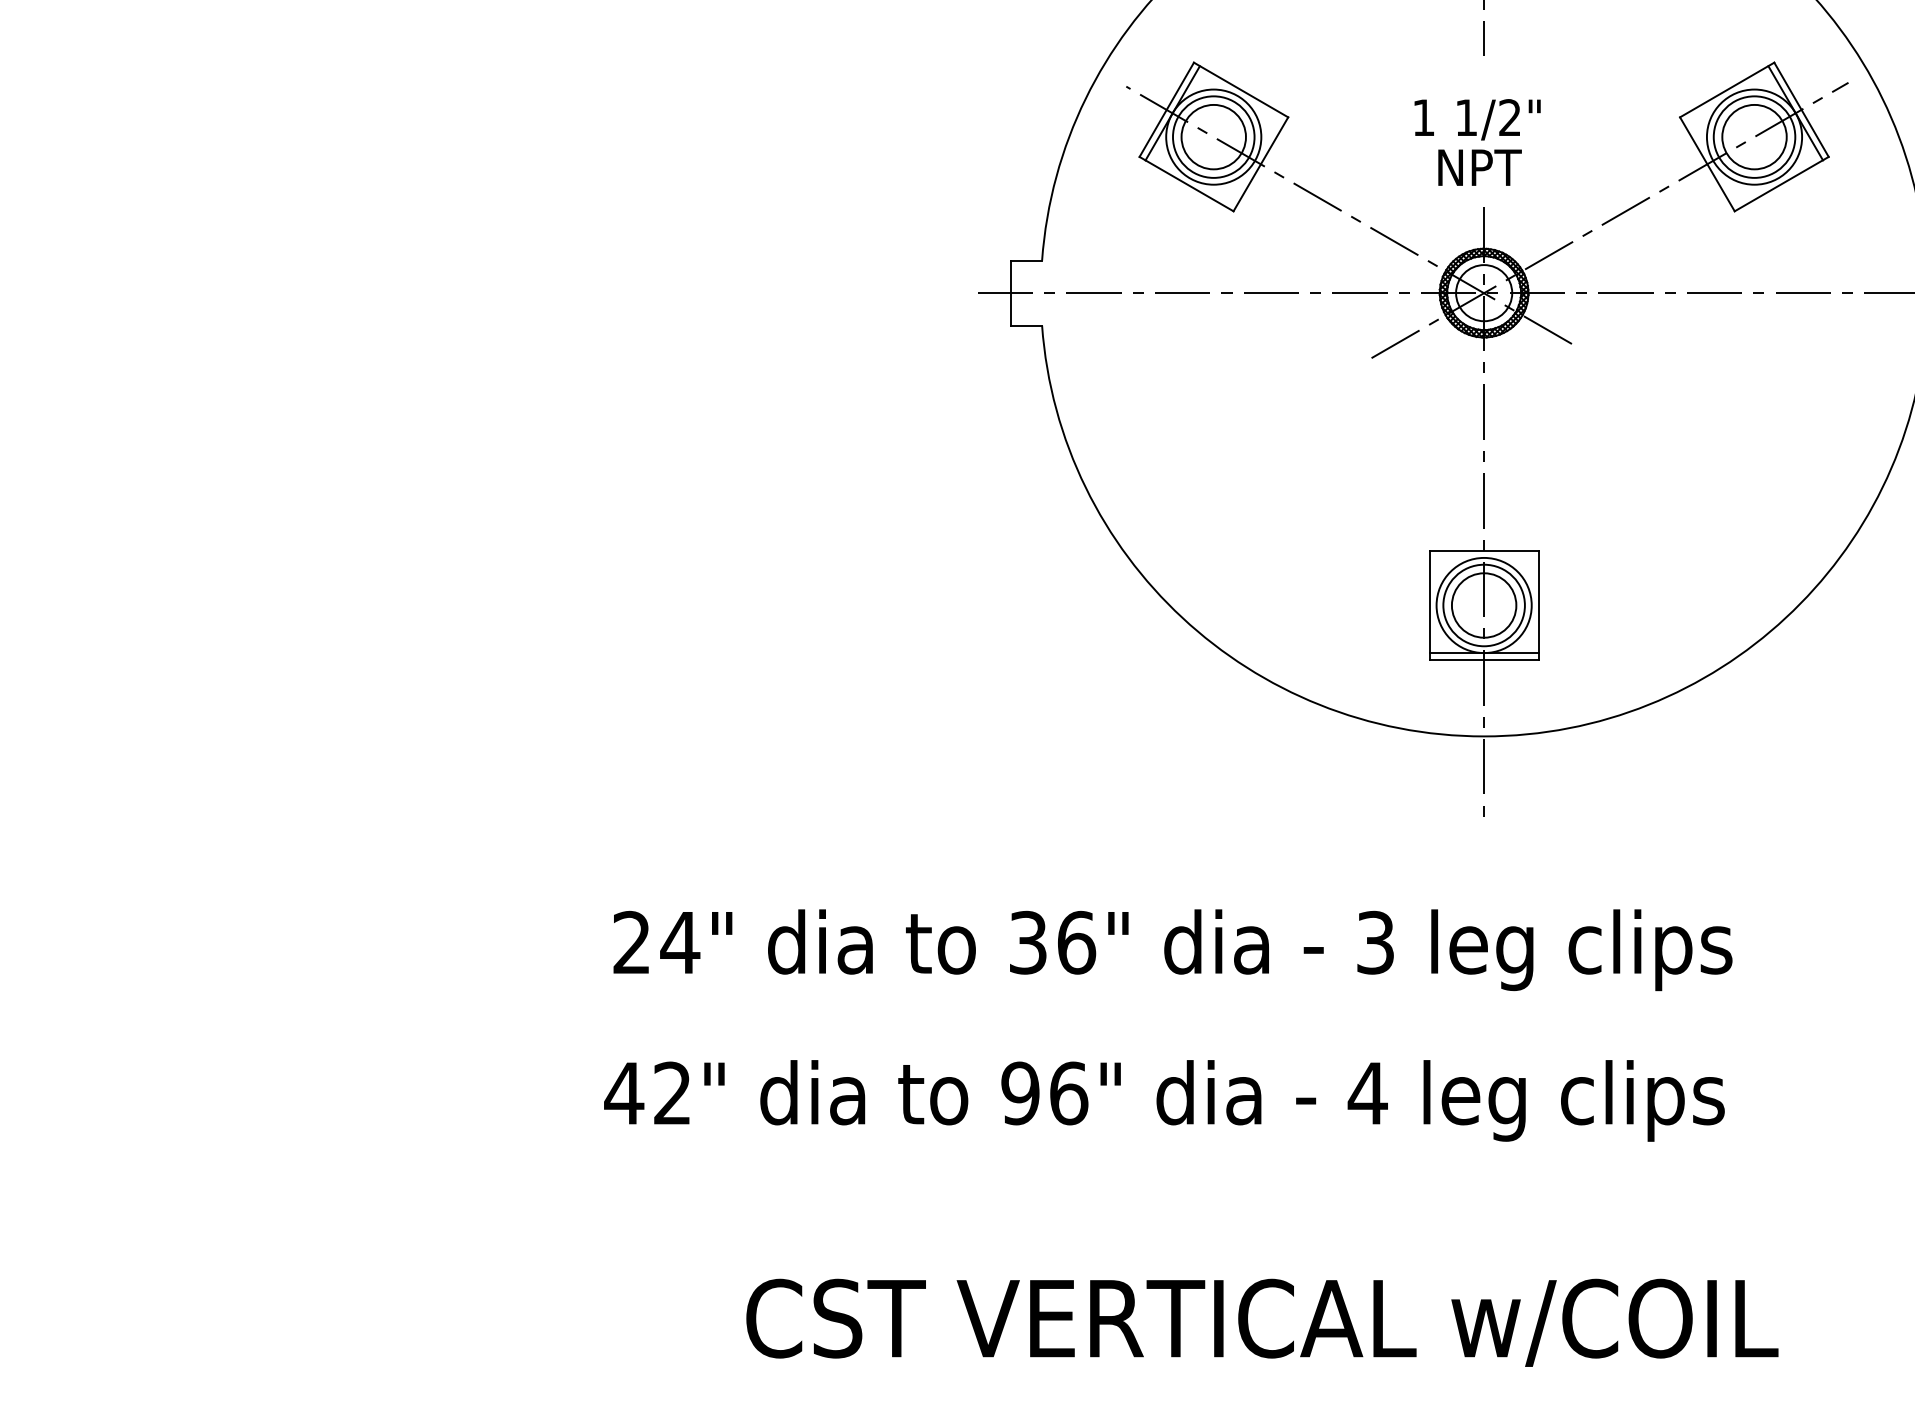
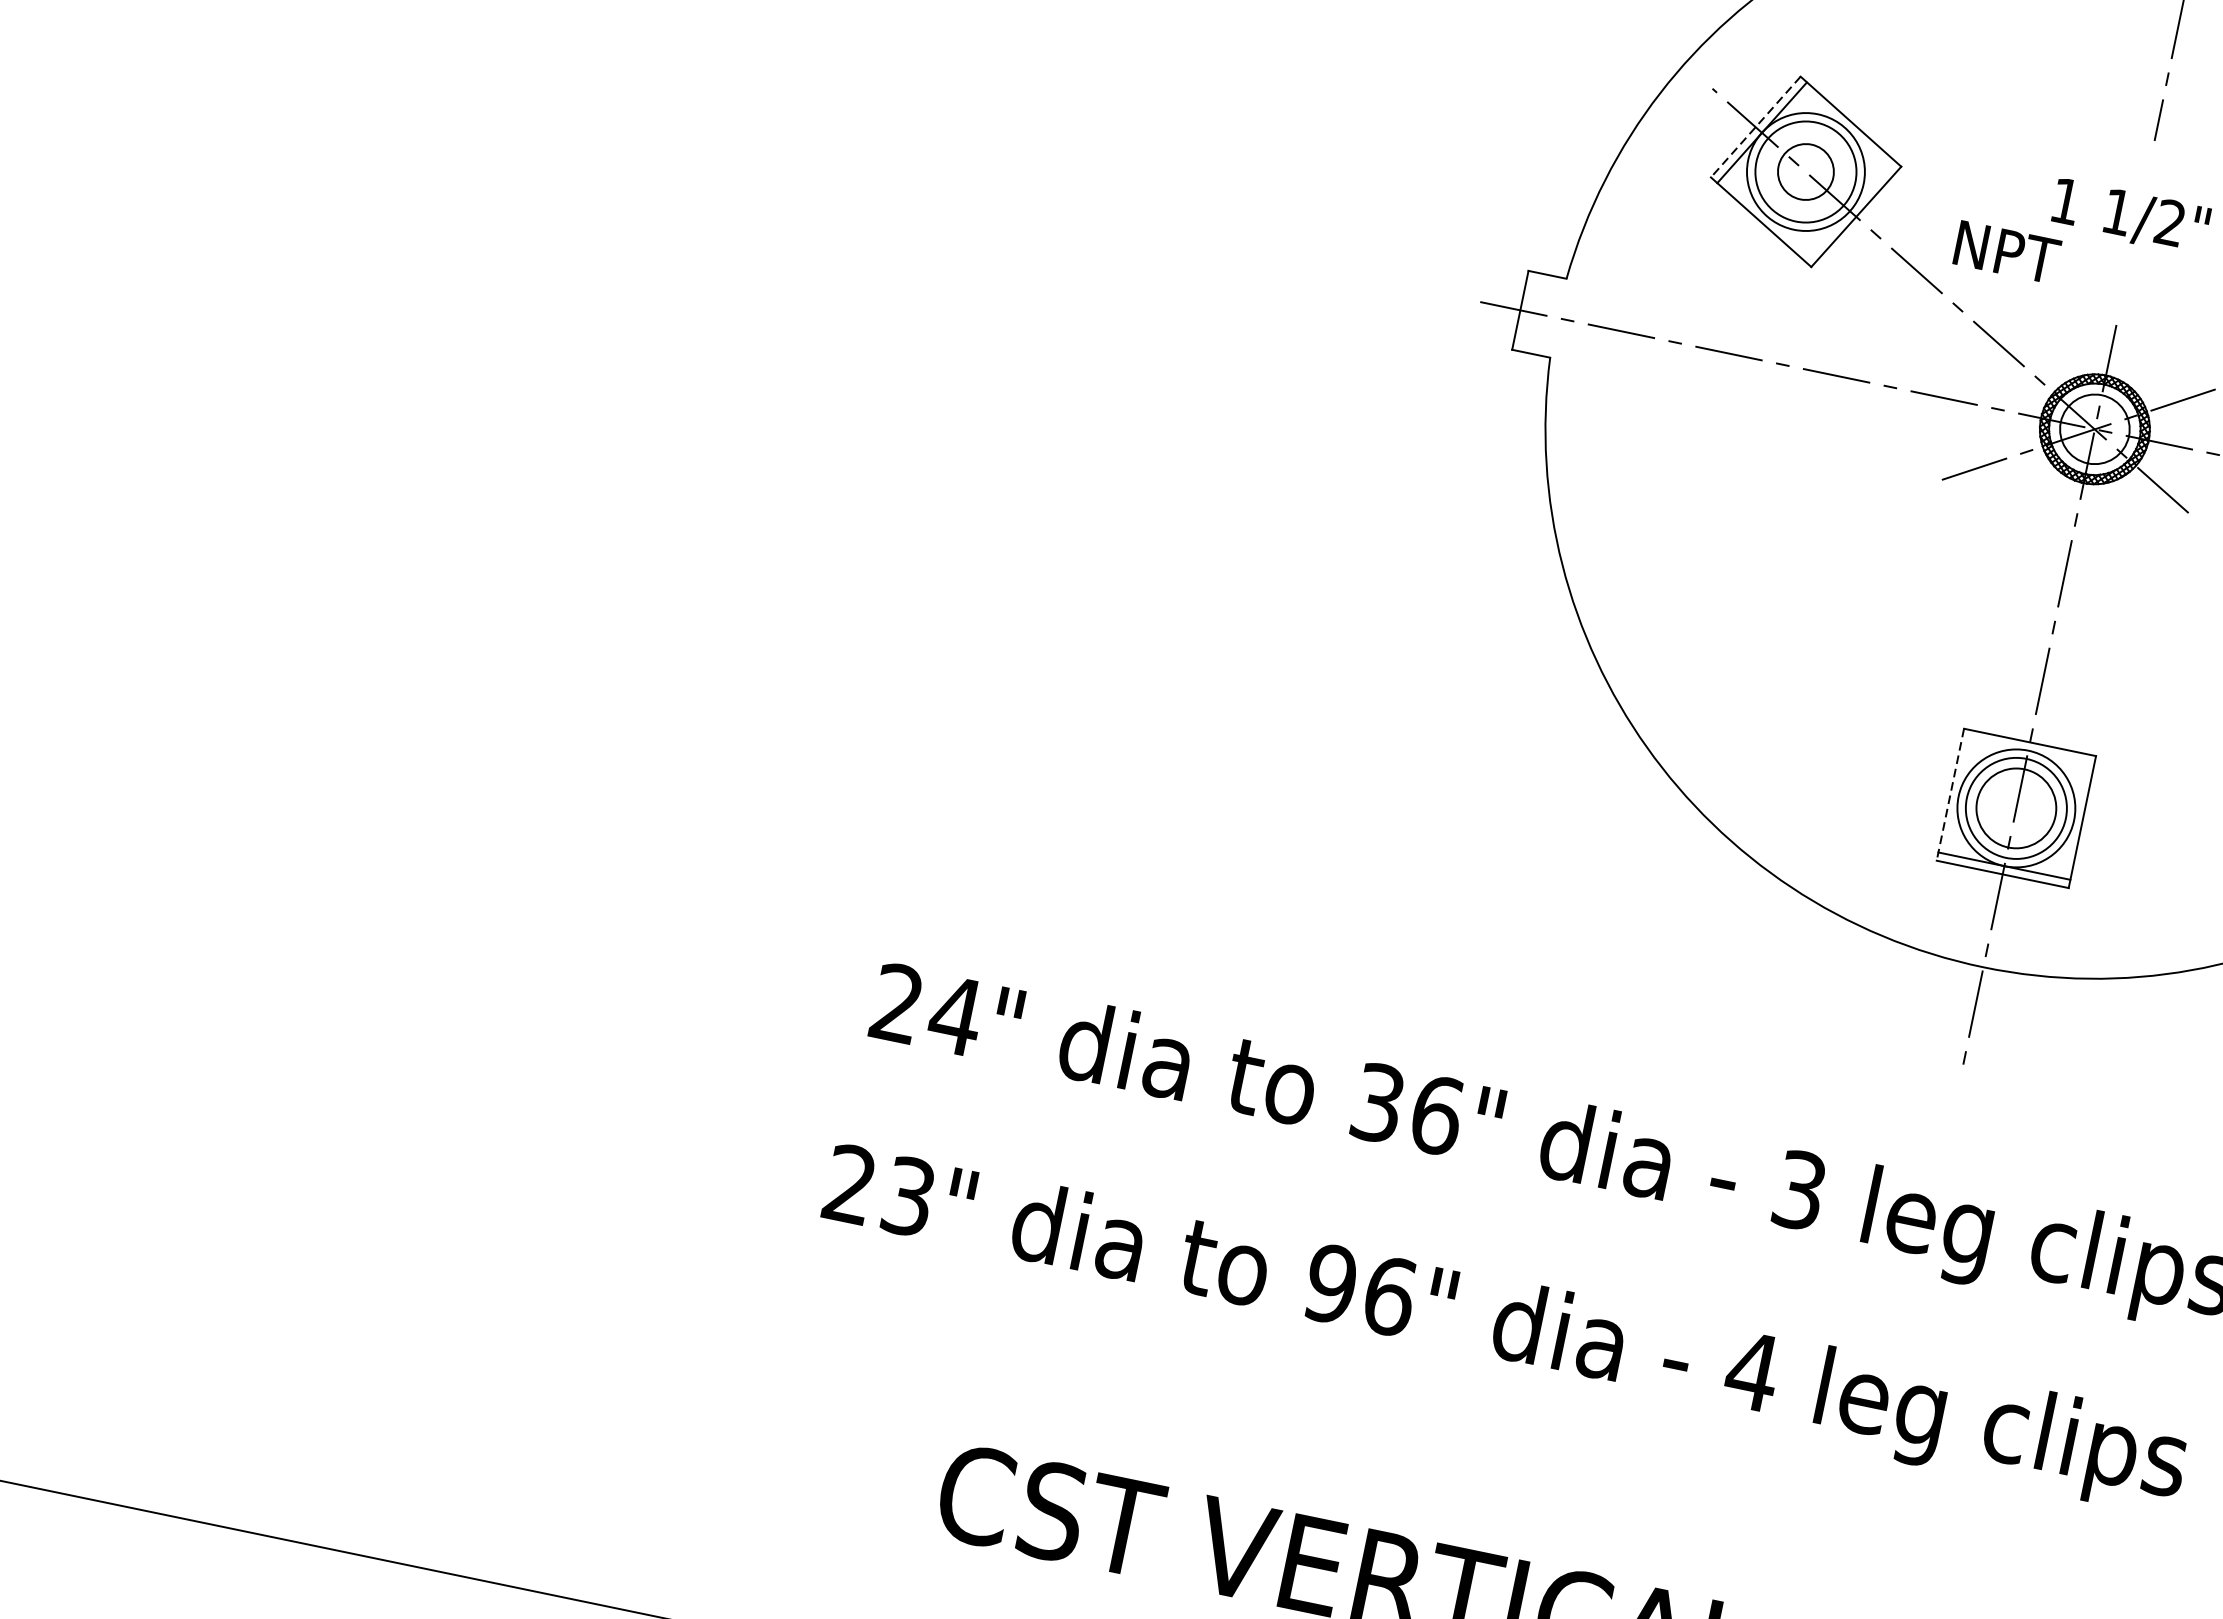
line: (1166, 110) -> (1755, 127), solid -> dashed
circle: (1213, 136) -> (1805, 171), size x0.7
text: (1479, 167) -> (2006, 252), moved
line: (1429, 606) -> (1949, 795), solid -> dashed
text: (647, 1093) -> (878, 1190), 42" -> 23"

